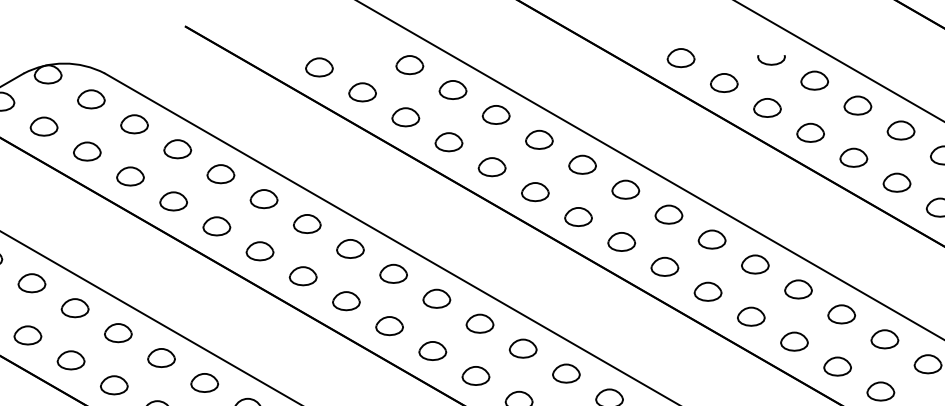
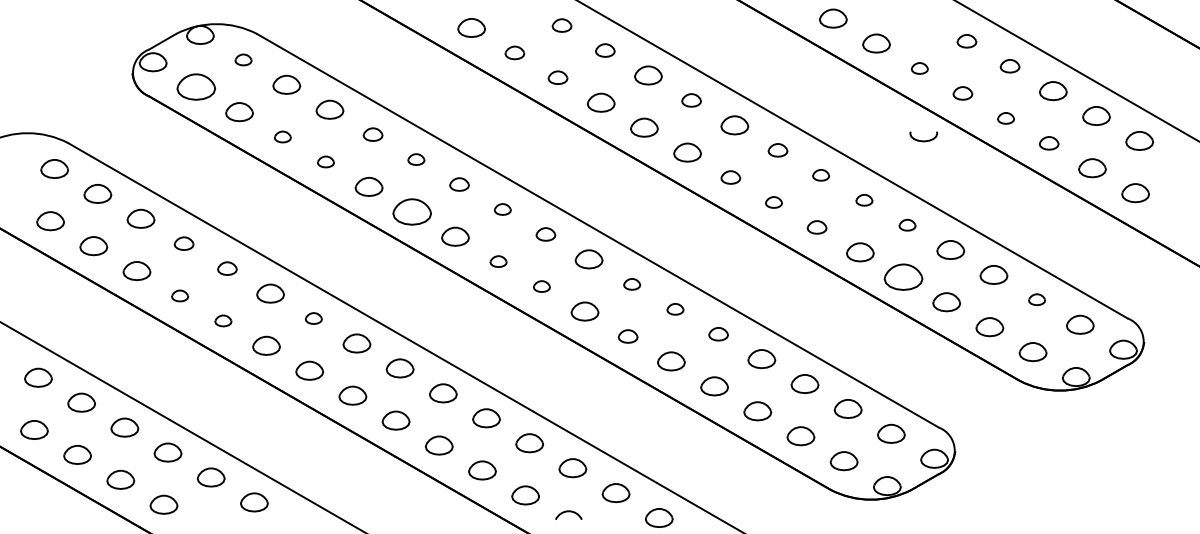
curve: (771, 63) -> (923, 140), moved
part: (409, 64) -> (561, 25), size x0.7
part: (814, 80) -> (966, 41), size x0.7
part: (453, 89) -> (605, 50), size x0.7
part: (362, 91) -> (514, 52), size x0.7
part: (91, 98) -> (243, 59), size x0.6
part: (857, 105) -> (1009, 66), size x0.7
part: (767, 107) -> (919, 68), size x0.6
part: (405, 116) -> (557, 77), size x0.7
part: (44, 126) -> (196, 87), size x1.4
part: (810, 132) -> (962, 93), size x0.7
part: (539, 139) -> (691, 100), size x0.7
part: (853, 157) -> (1005, 118), size x0.6
part: (220, 173) -> (372, 134), size x0.7
part: (130, 175) -> (282, 136), size x0.6
part: (896, 182) -> (1048, 143), size x0.7
part: (625, 189) -> (777, 150), size x0.7
part: (264, 198) -> (416, 159), size x0.6
part: (173, 200) -> (325, 161), size x0.6
part: (668, 214) -> (820, 175), size x0.6
part: (578, 216) -> (730, 177), size x0.7
part: (307, 223) -> (459, 184), size x0.7
part: (712, 239) -> (864, 200), size x0.6
part: (621, 241) -> (773, 202), size x0.6
part: (350, 248) -> (502, 209), size x0.6
part: (260, 250) -> (412, 211), size x1.4
part: (755, 264) -> (907, 225), size x0.6
part: (664, 266) -> (816, 227), size x0.7
part: (393, 273) -> (545, 234), size x0.7
part: (31, 282) -> (183, 243), size x0.7
part: (346, 300) -> (498, 261), size x0.6
part: (75, 307) -> (227, 268), size x0.7
part: (751, 316) -> (903, 277), size x1.4
part: (479, 323) -> (631, 284), size x0.6
part: (389, 325) -> (541, 286), size x0.6
part: (27, 334) -> (179, 295), size x0.6
part: (884, 338) -> (1036, 299), size x0.6
part: (523, 348) -> (675, 309), size x0.6
part: (161, 357) -> (313, 318), size x0.6
part: (71, 359) -> (223, 320), size x0.6
part: (566, 373) -> (718, 334), size x0.7
part: (475, 375) -> (627, 336), size x0.7

